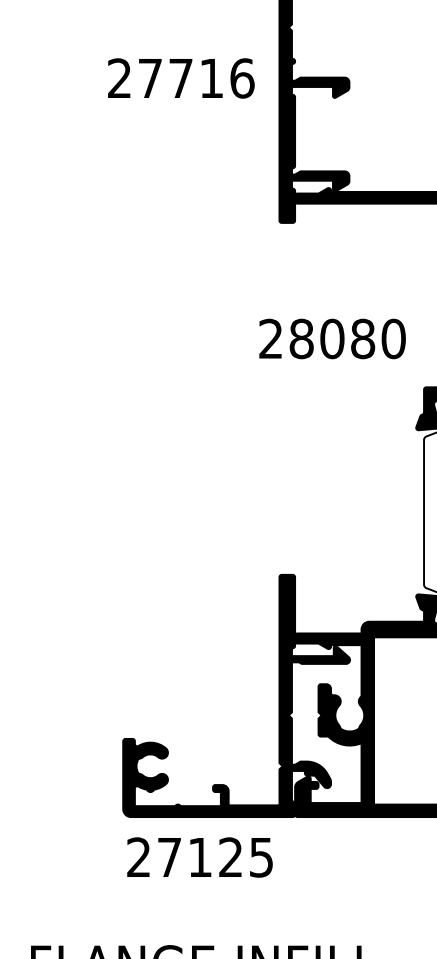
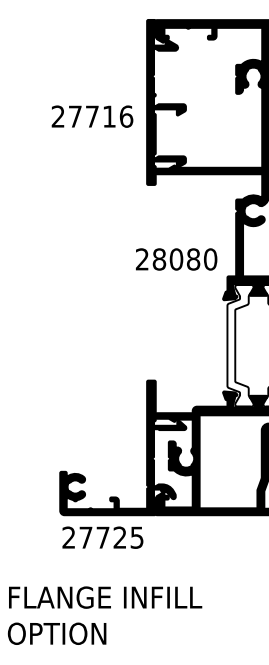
text: (181, 78) -> (92, 116), moved
text: (332, 338) -> (176, 259), moved
text: (199, 857) -> (102, 537), 27125 -> 27725

